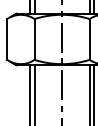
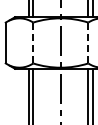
line: (34, 39) -> (33, 43), solid -> dashed
line: (89, 39) -> (88, 43), solid -> dashed

